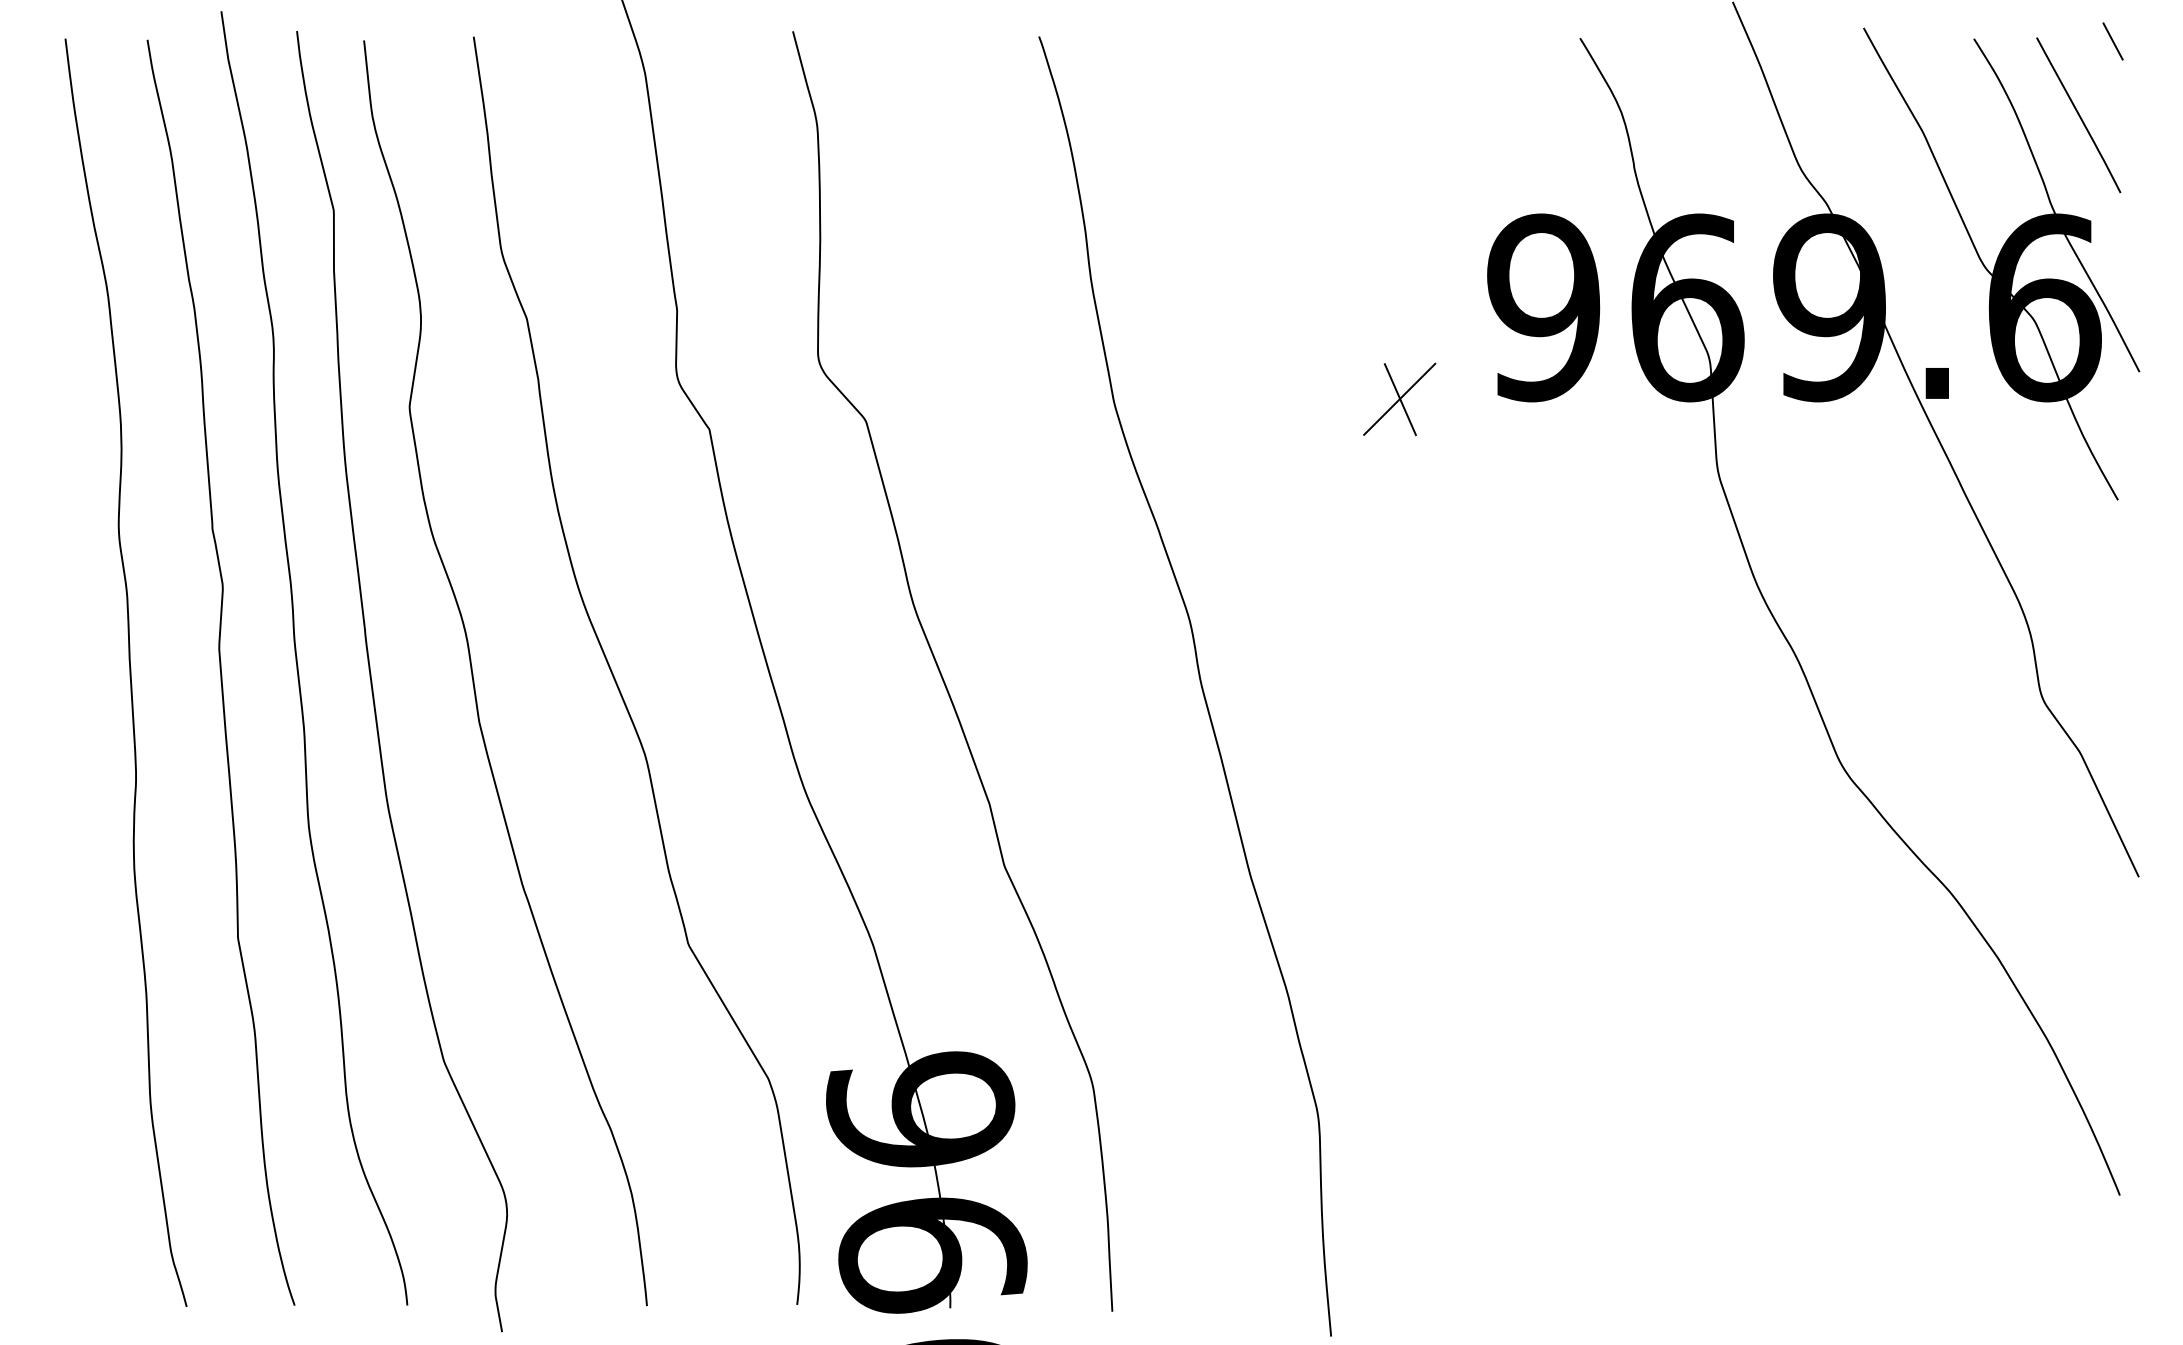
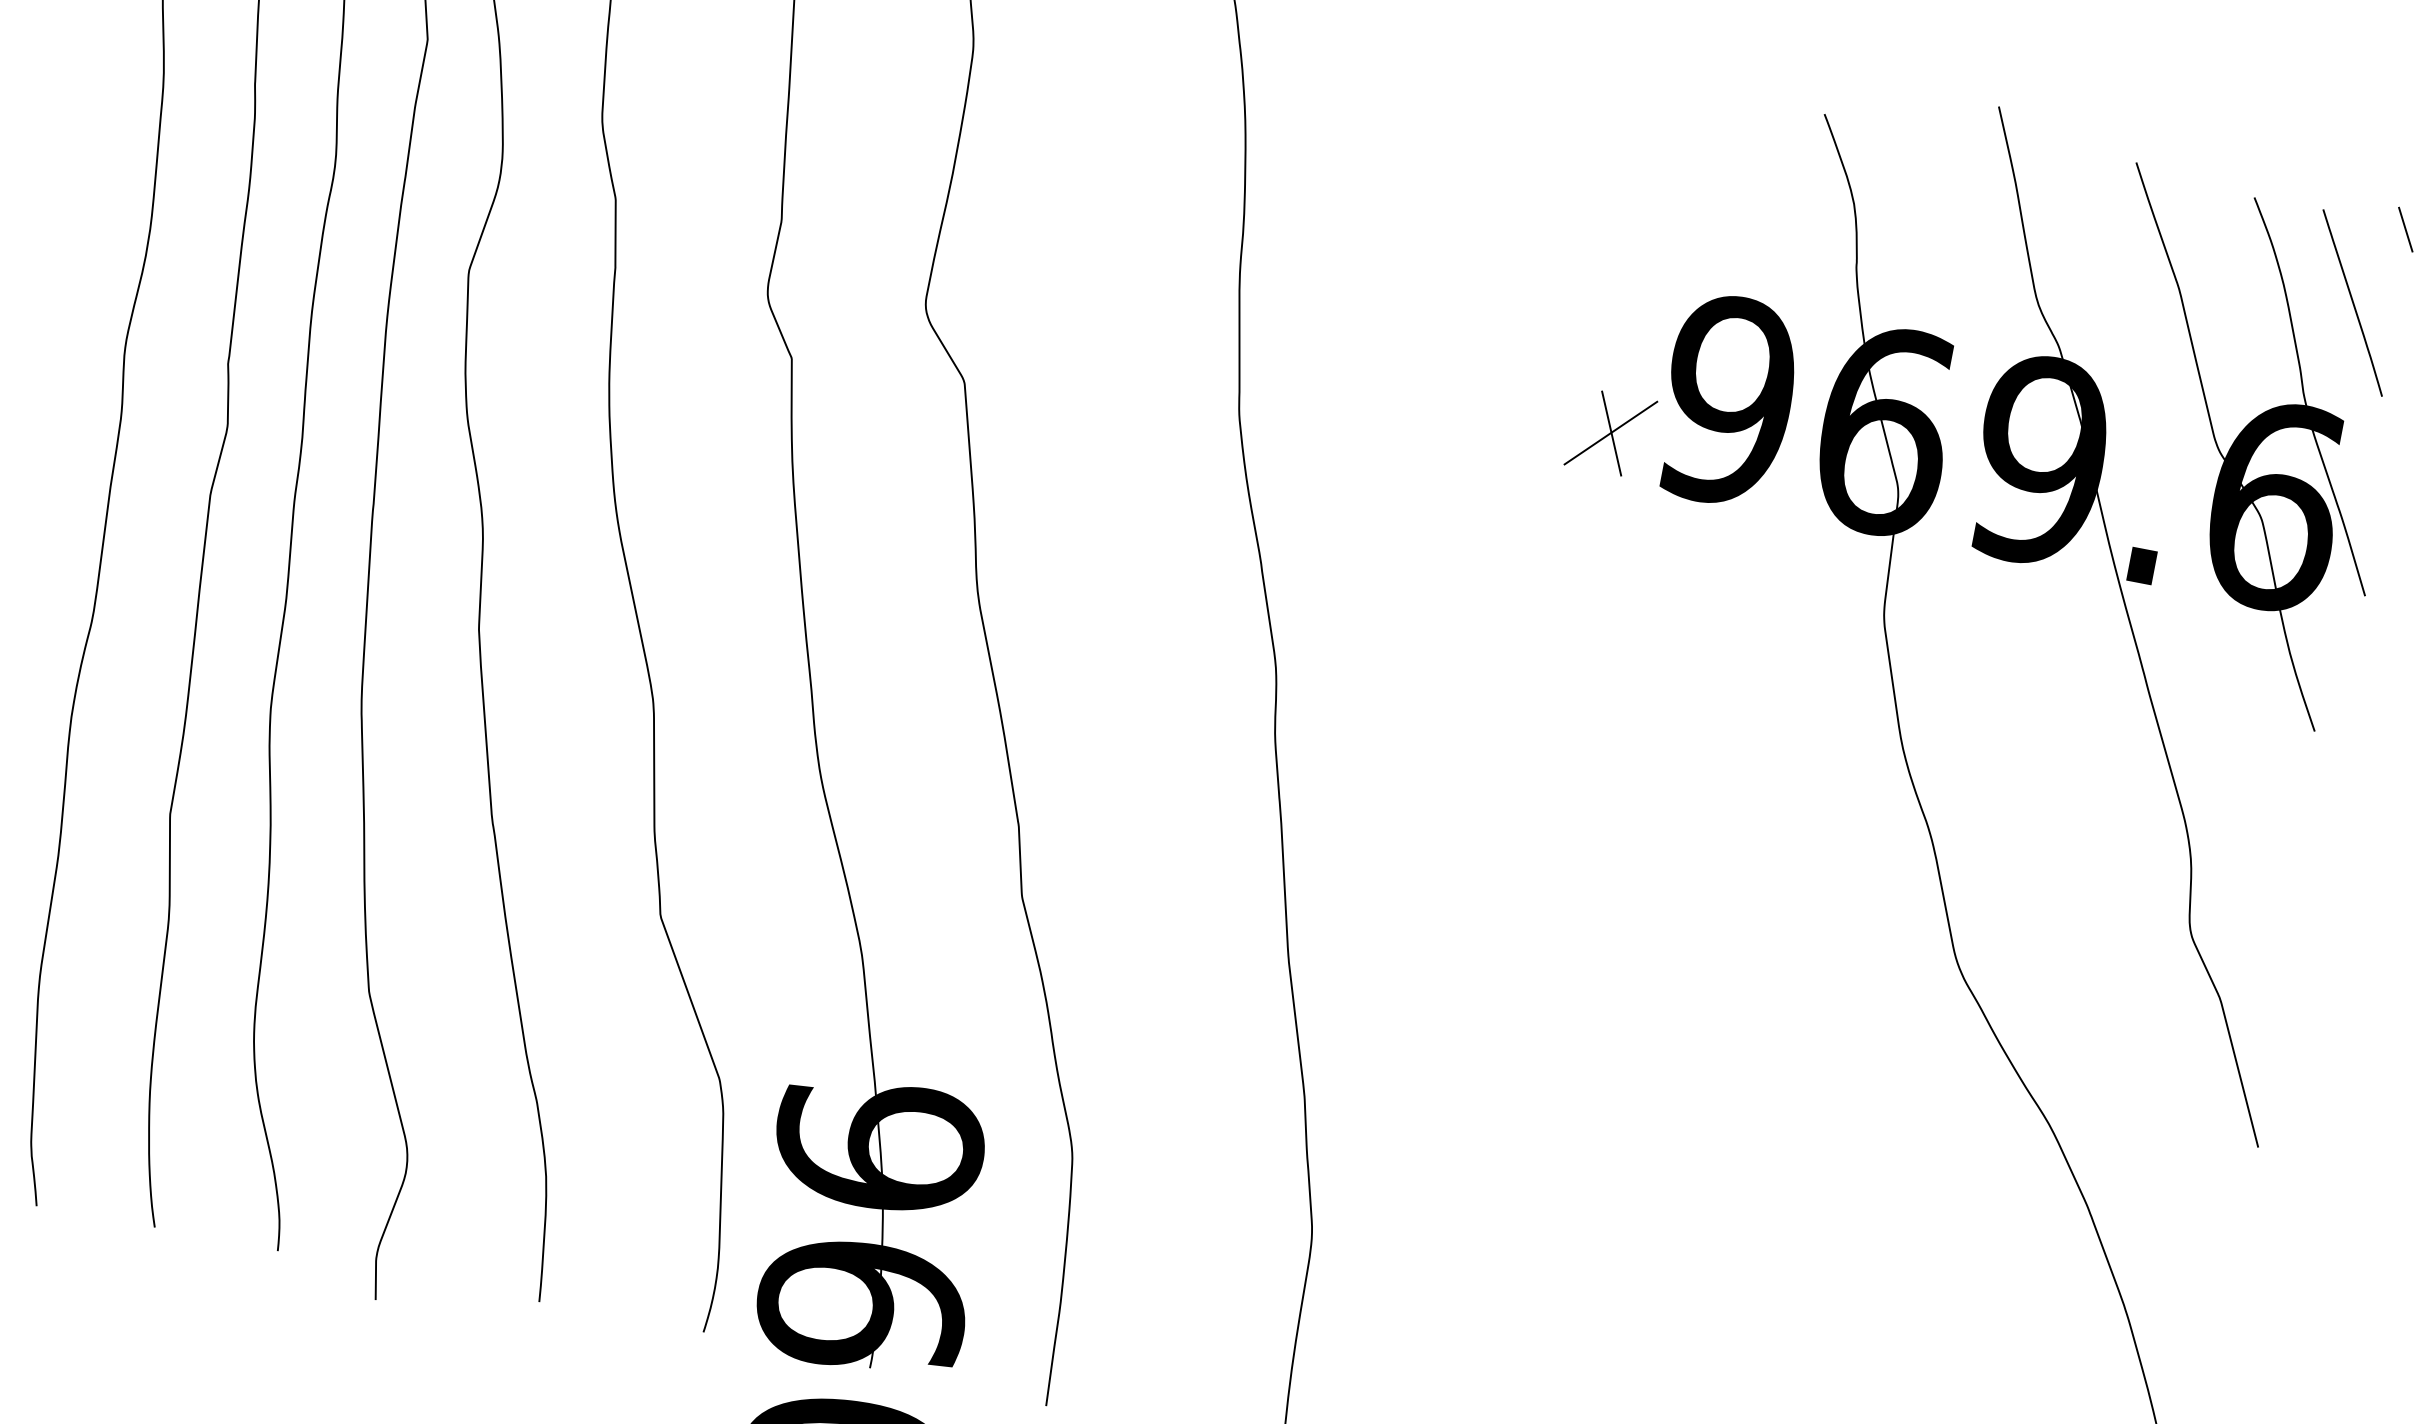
part: (1399, 399) -> (1610, 433), moved

